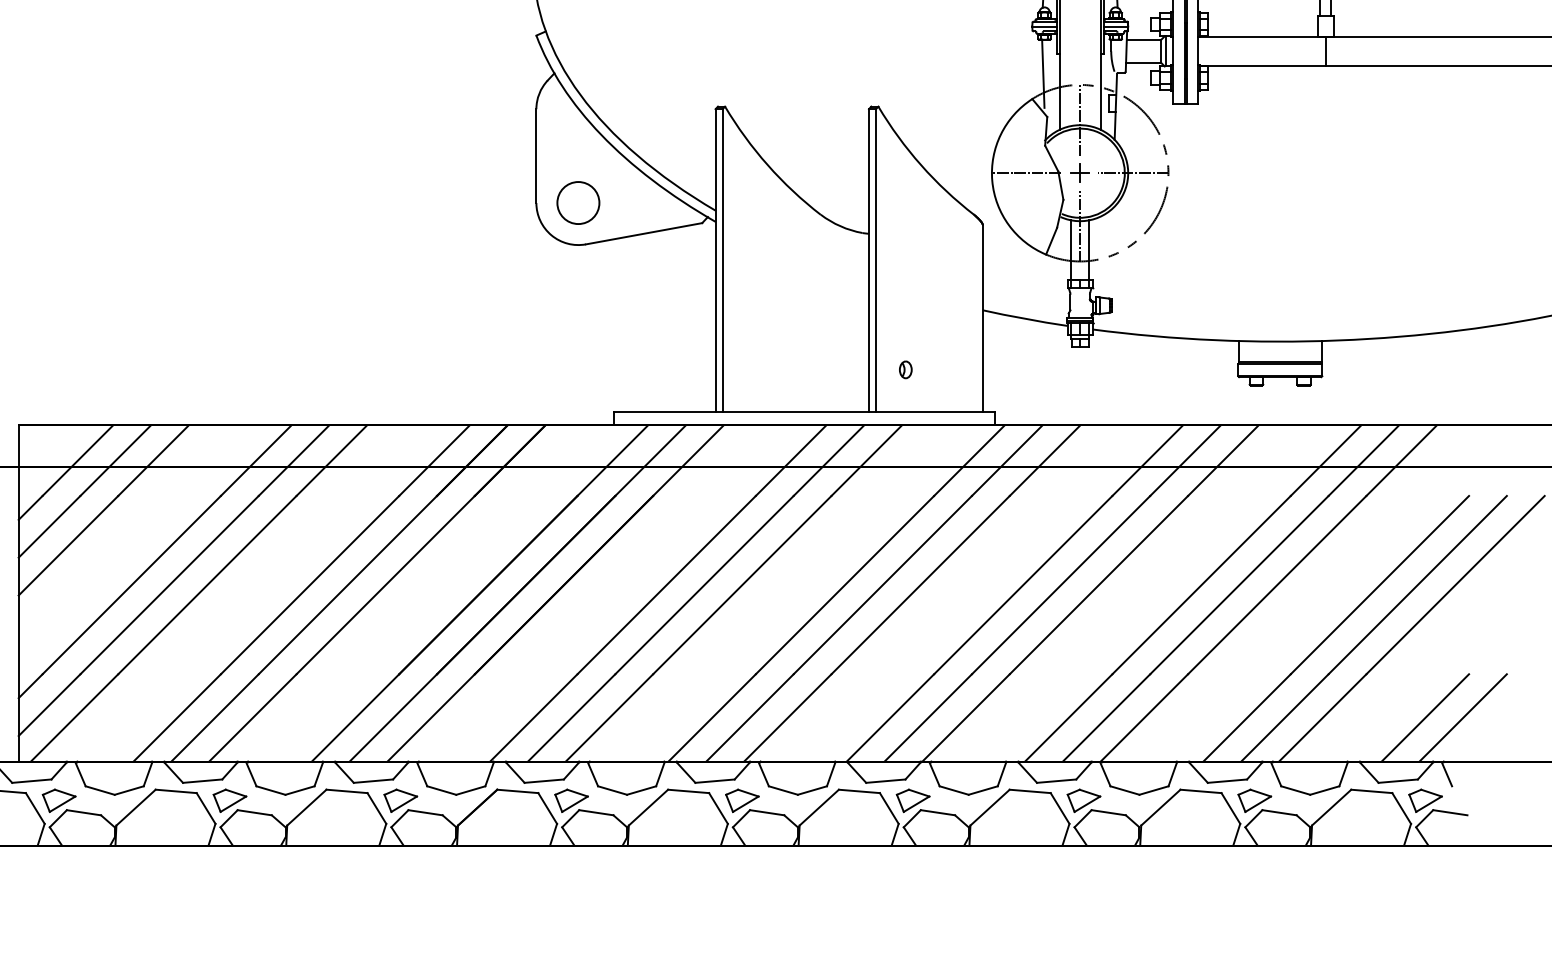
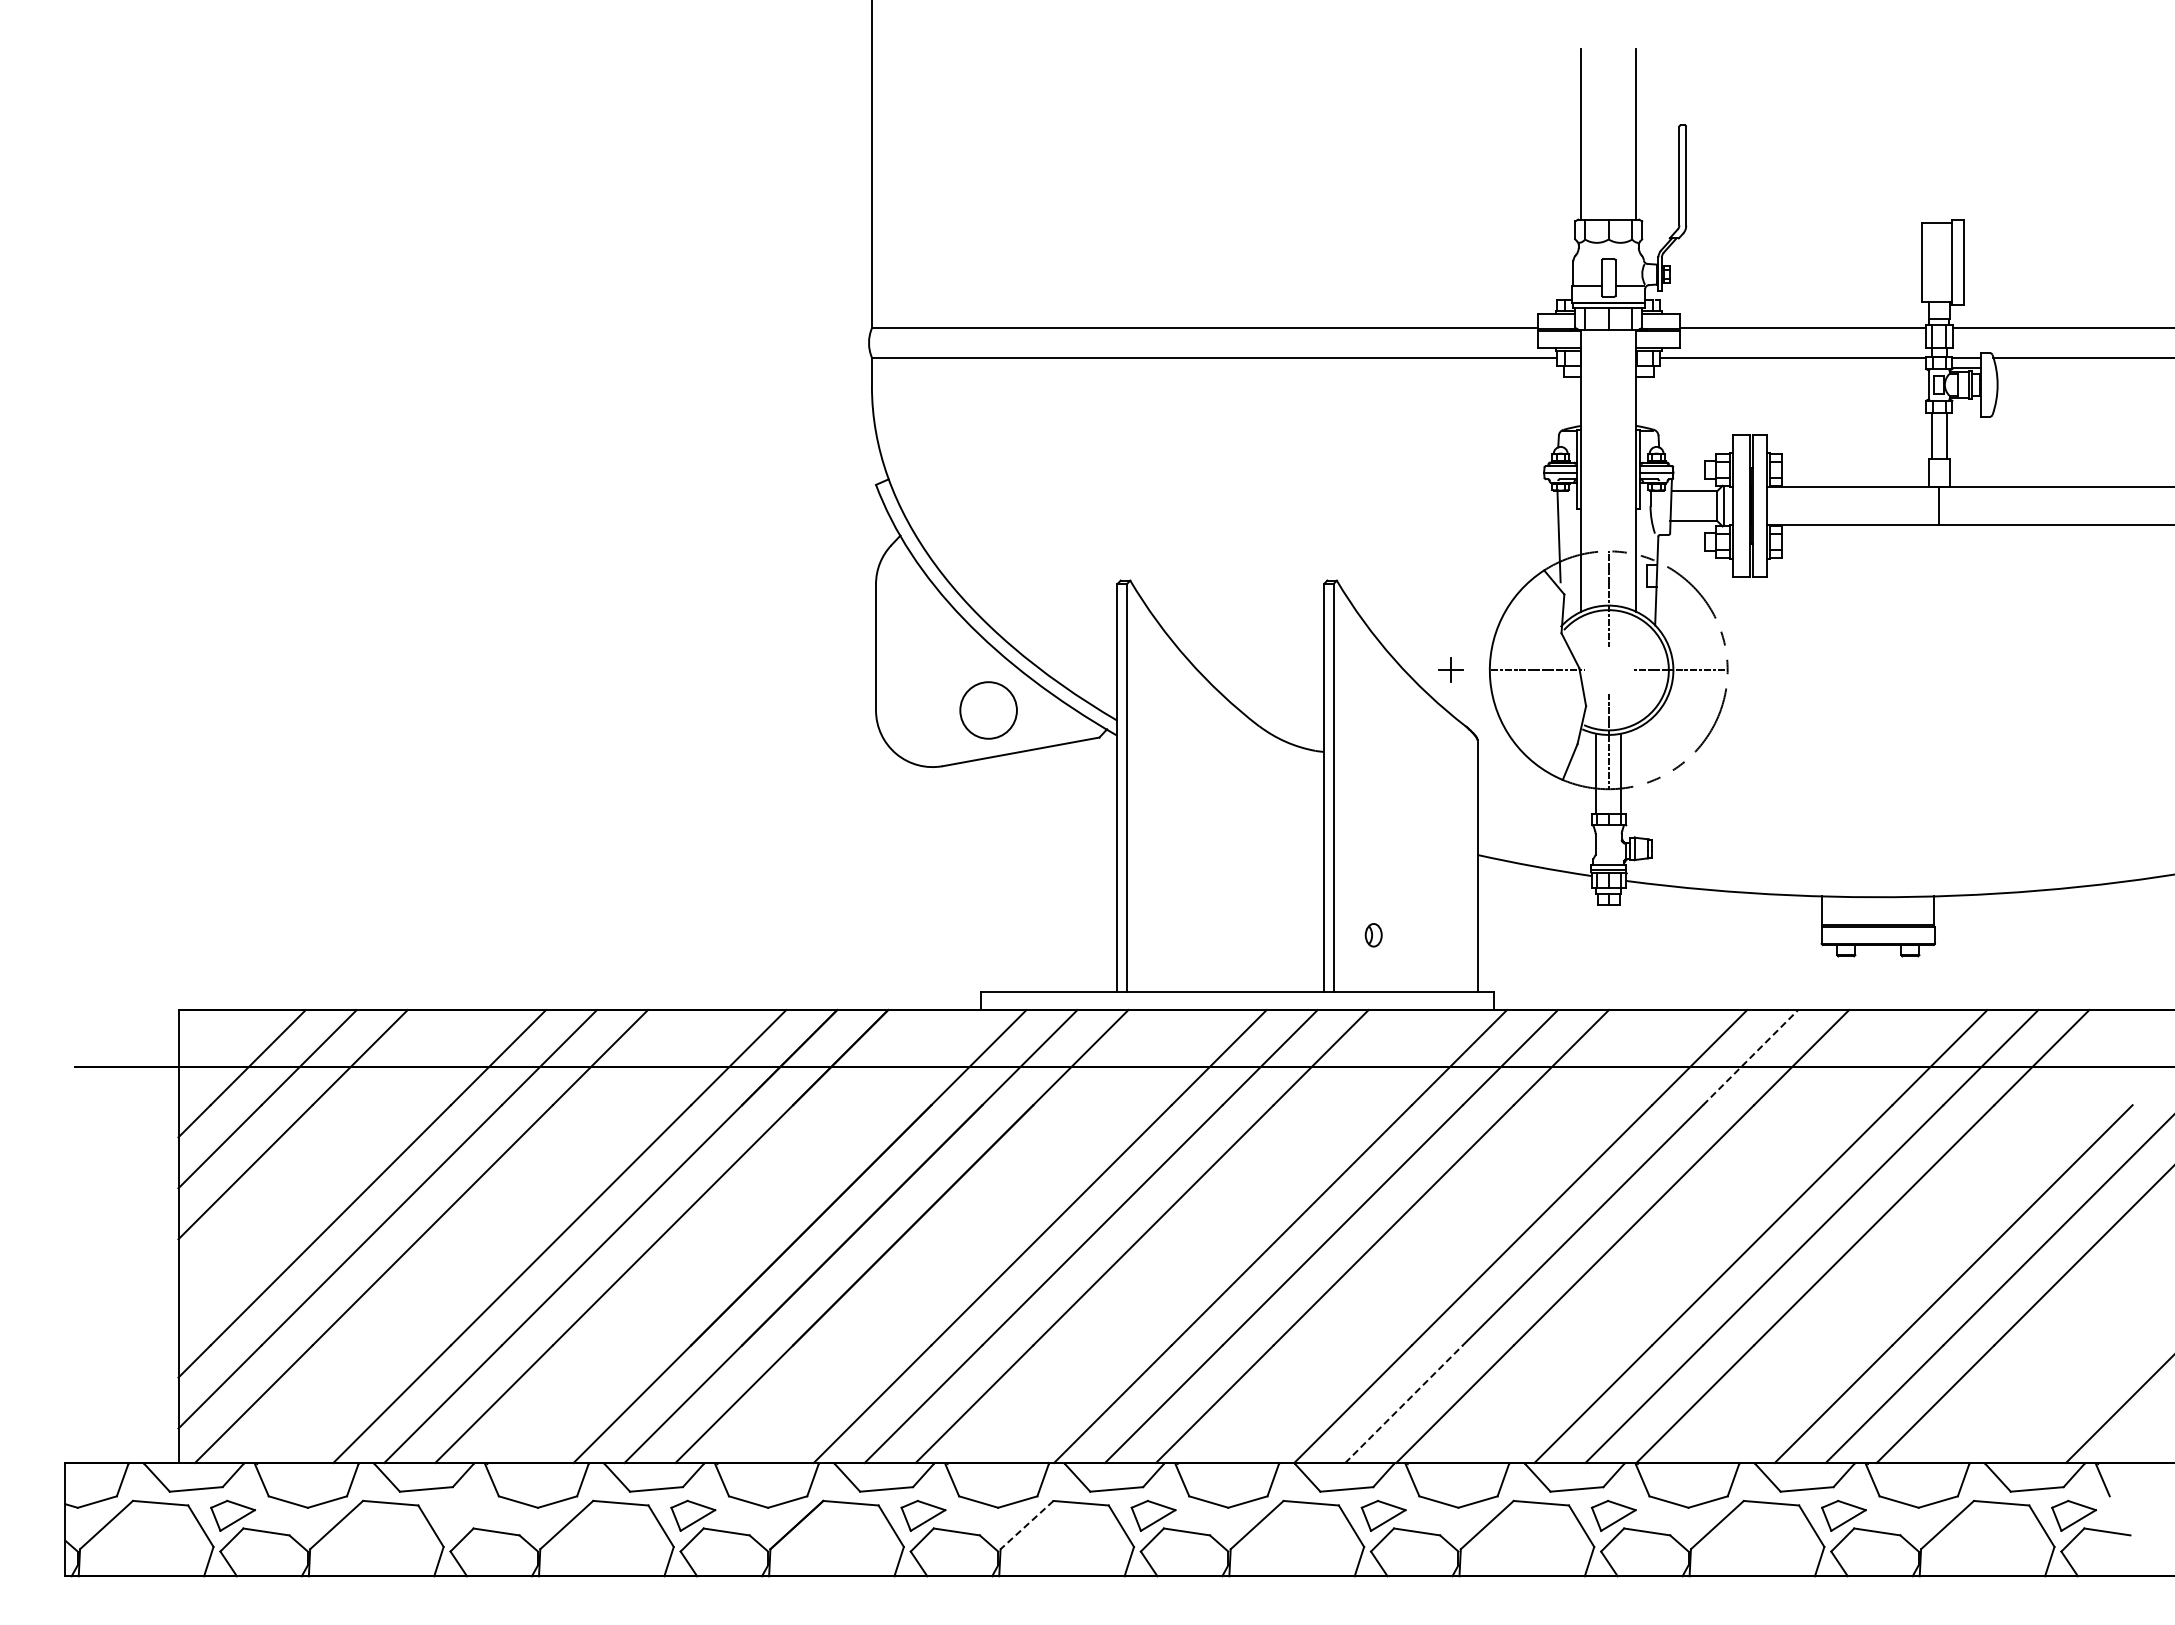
part: (1080, 172) -> (1450, 669), moved
circle: (578, 203) -> (988, 710), moved
line: (1186, 460) -> (1751, 1057), solid -> dashed
line: (928, 717) -> (1404, 1403), solid -> dashed
line: (1425, 718) -> (2073, 1404), removed
part: (230, 800) -> (463, 1515), removed
line: (648, 807) -> (1027, 1525), solid -> dashed

